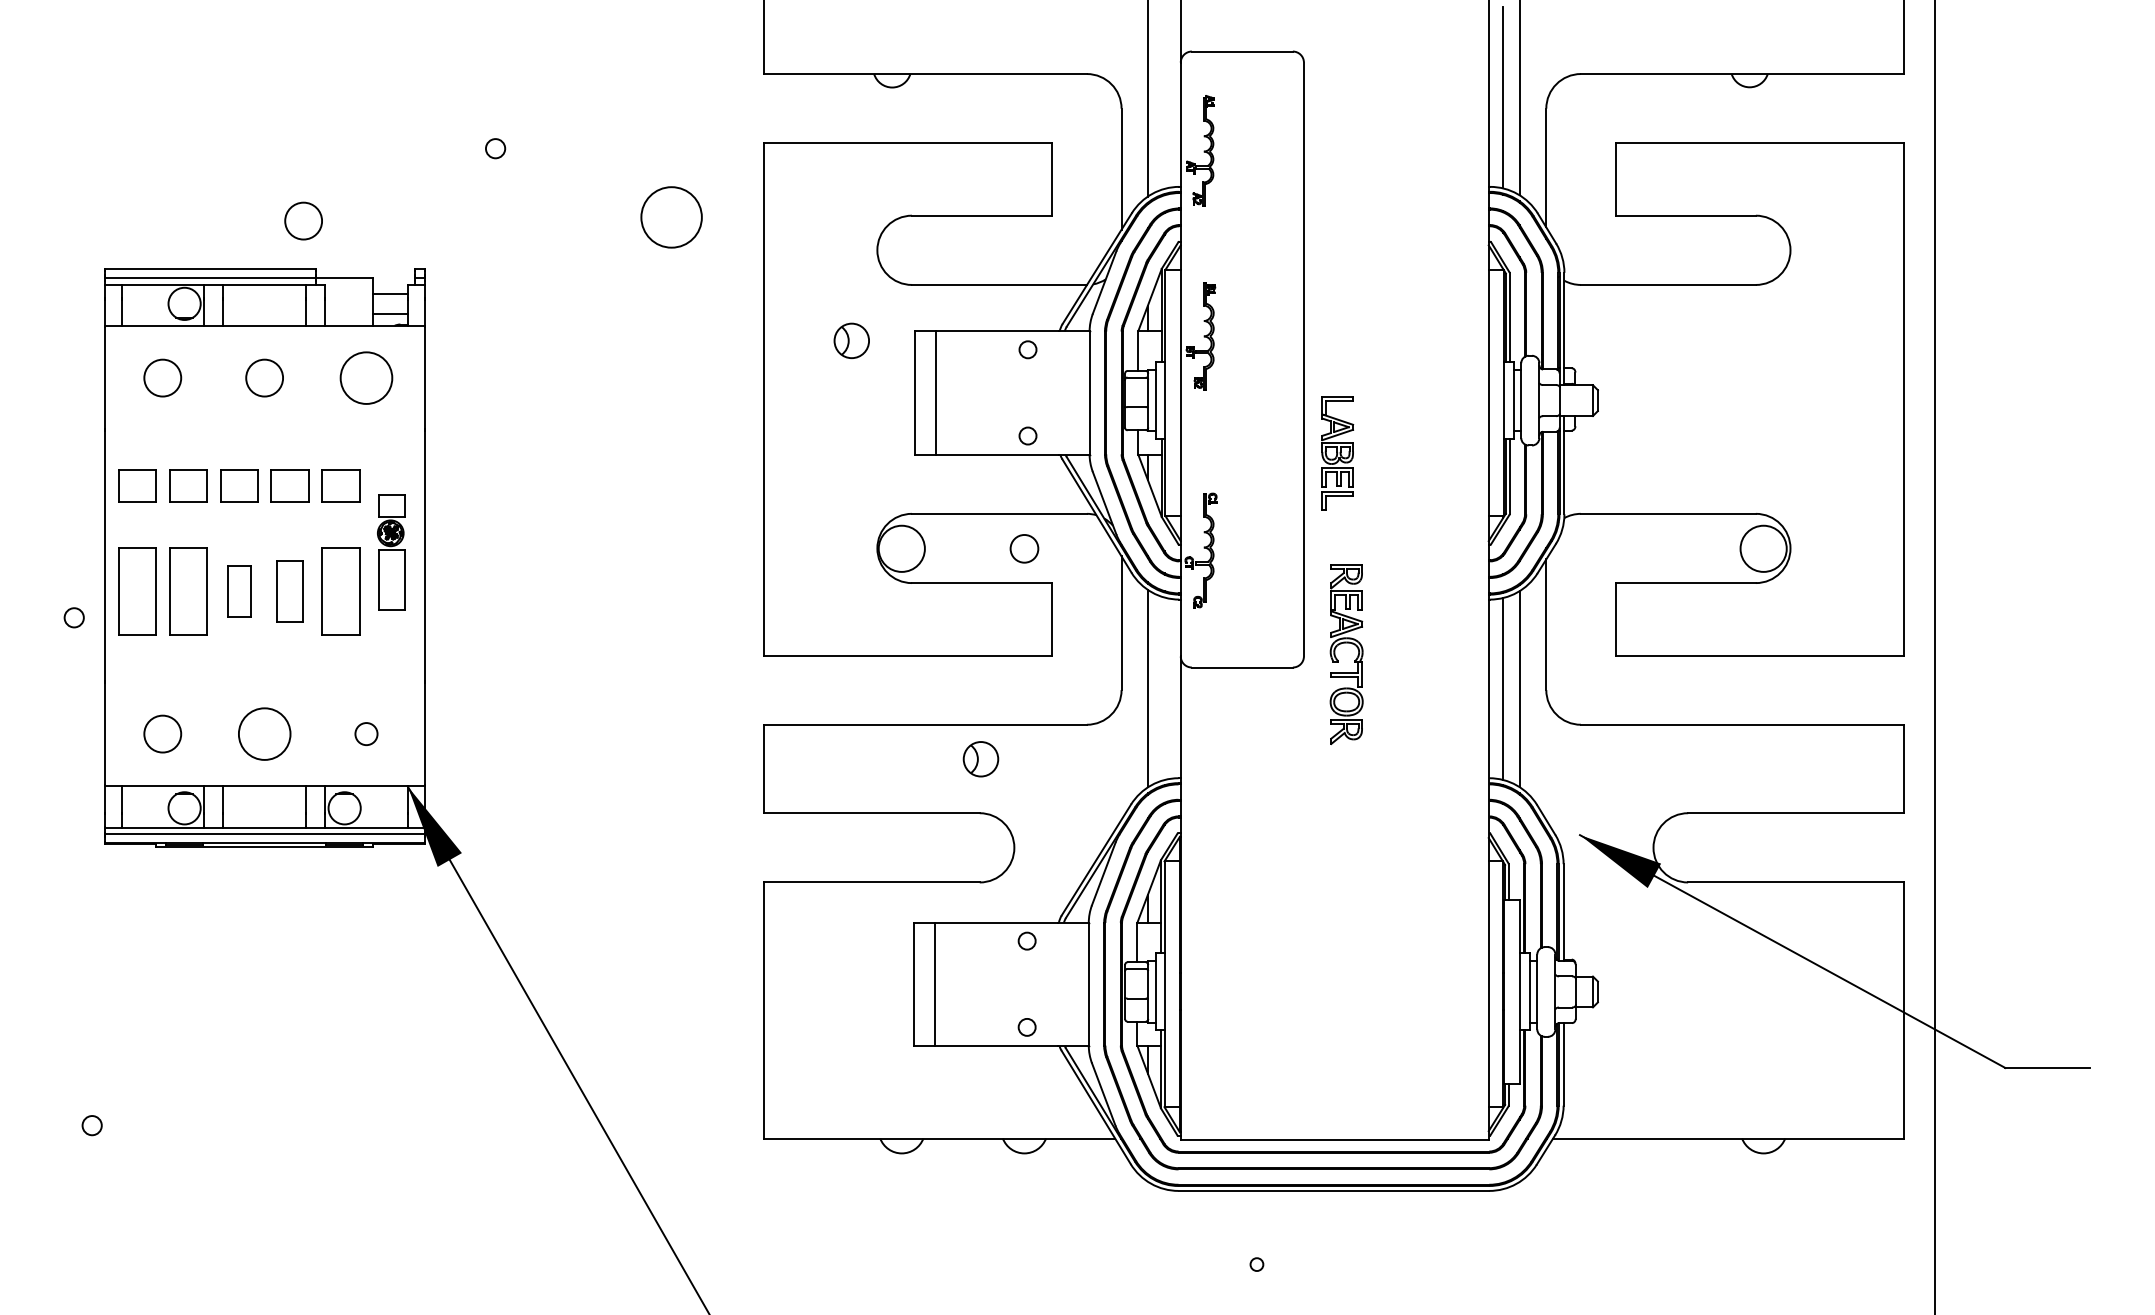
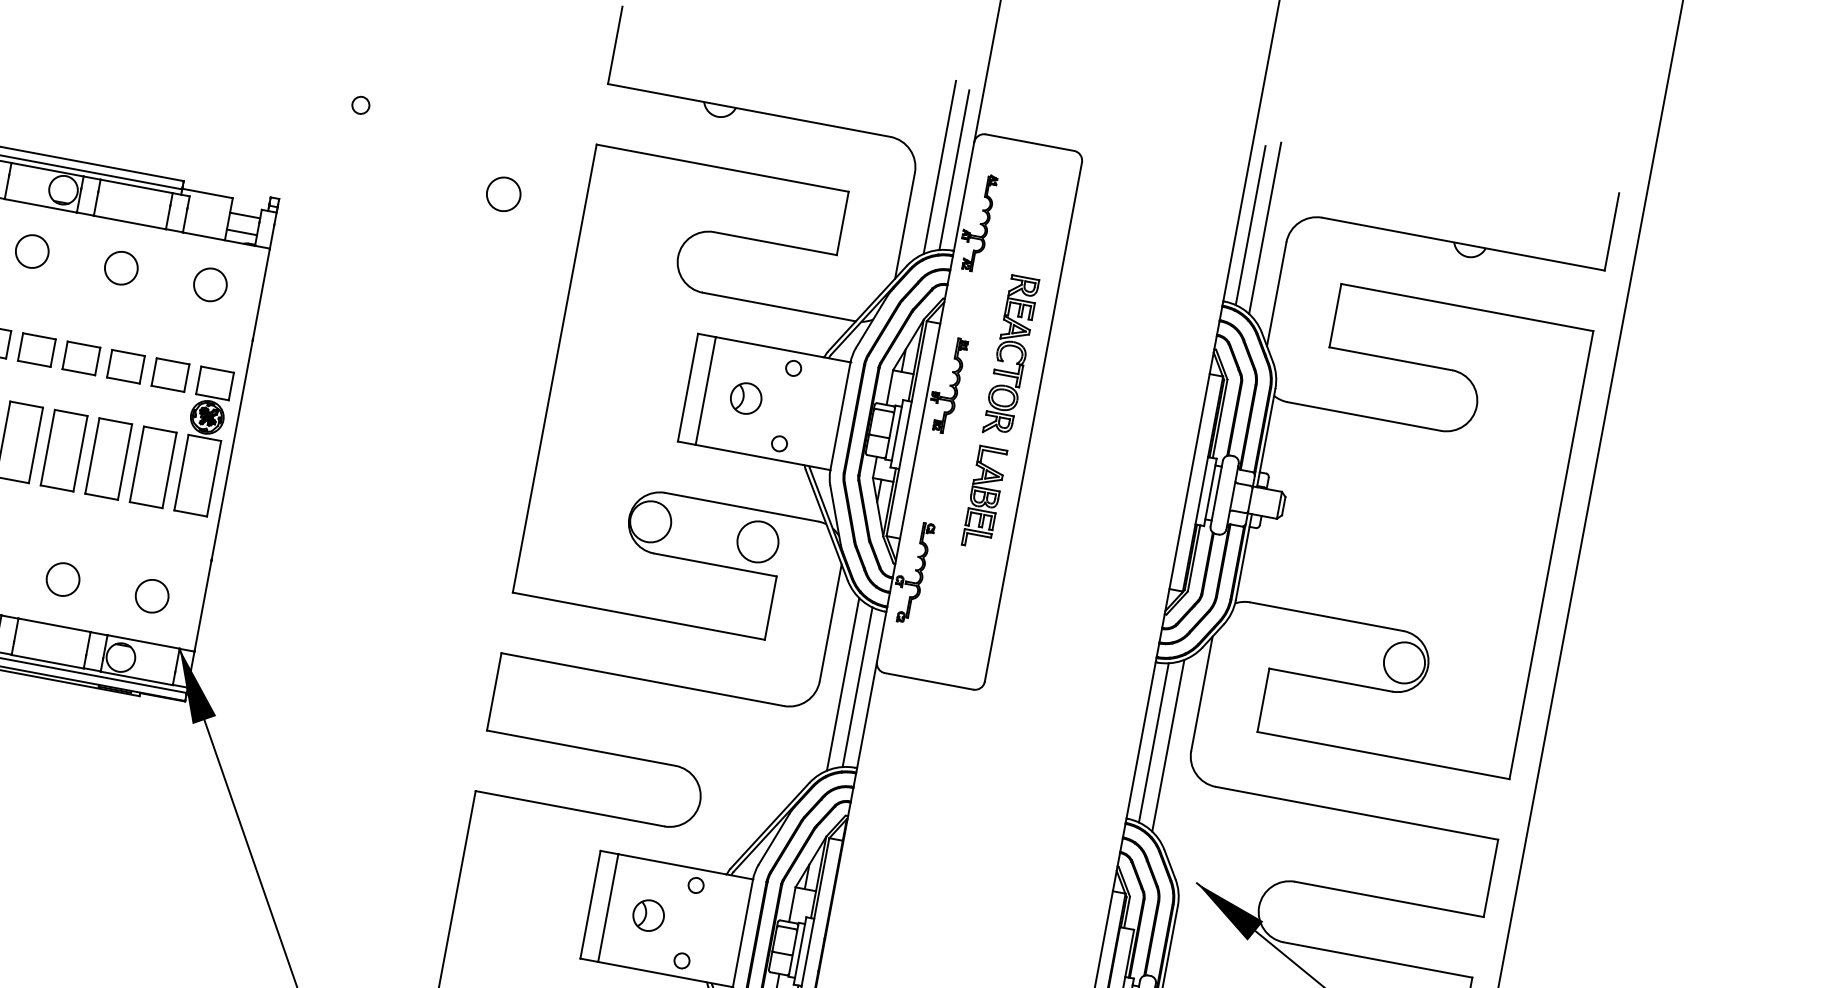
line: (1164, 97) -> (954, 170), added
circle: (671, 217) -> (503, 194), size x0.62
circle: (303, 220) -> (181, 136), removed
part: (851, 340) -> (745, 398), moved
circle: (366, 377) -> (210, 284), size x0.71
part: (1337, 453) -> (984, 497), moved
circle: (1024, 548) -> (758, 541), size x1.67
part: (391, 552) -> (203, 441), size x1.43
part: (239, 591) -> (64, 450), size x1.67
part: (289, 591) -> (108, 458), size x1.43
part: (1337, 658) -> (1002, 358), moved
line: (1164, 688) -> (857, 686), added
circle: (264, 733) -> (63, 579), size x0.71
circle: (366, 733) -> (152, 595), size x1.67
part: (980, 759) -> (648, 915), moved

